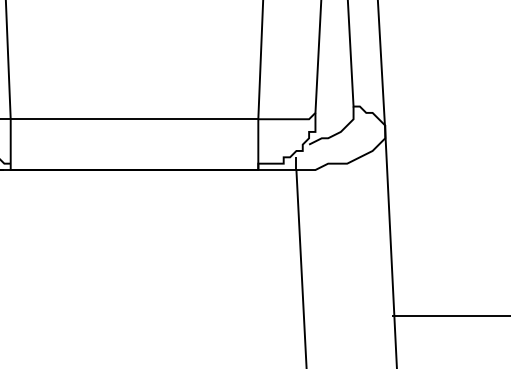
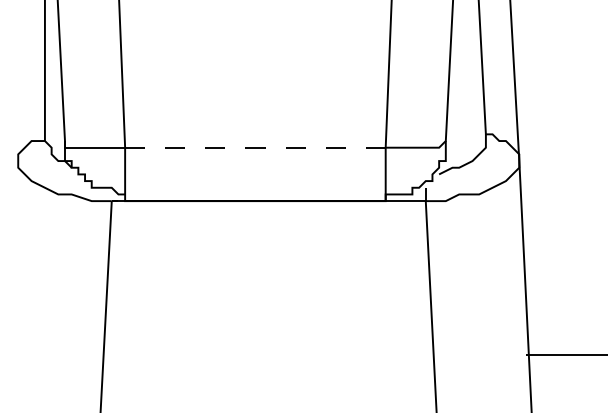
line: (134, 119) -> (255, 147), solid -> dashed

